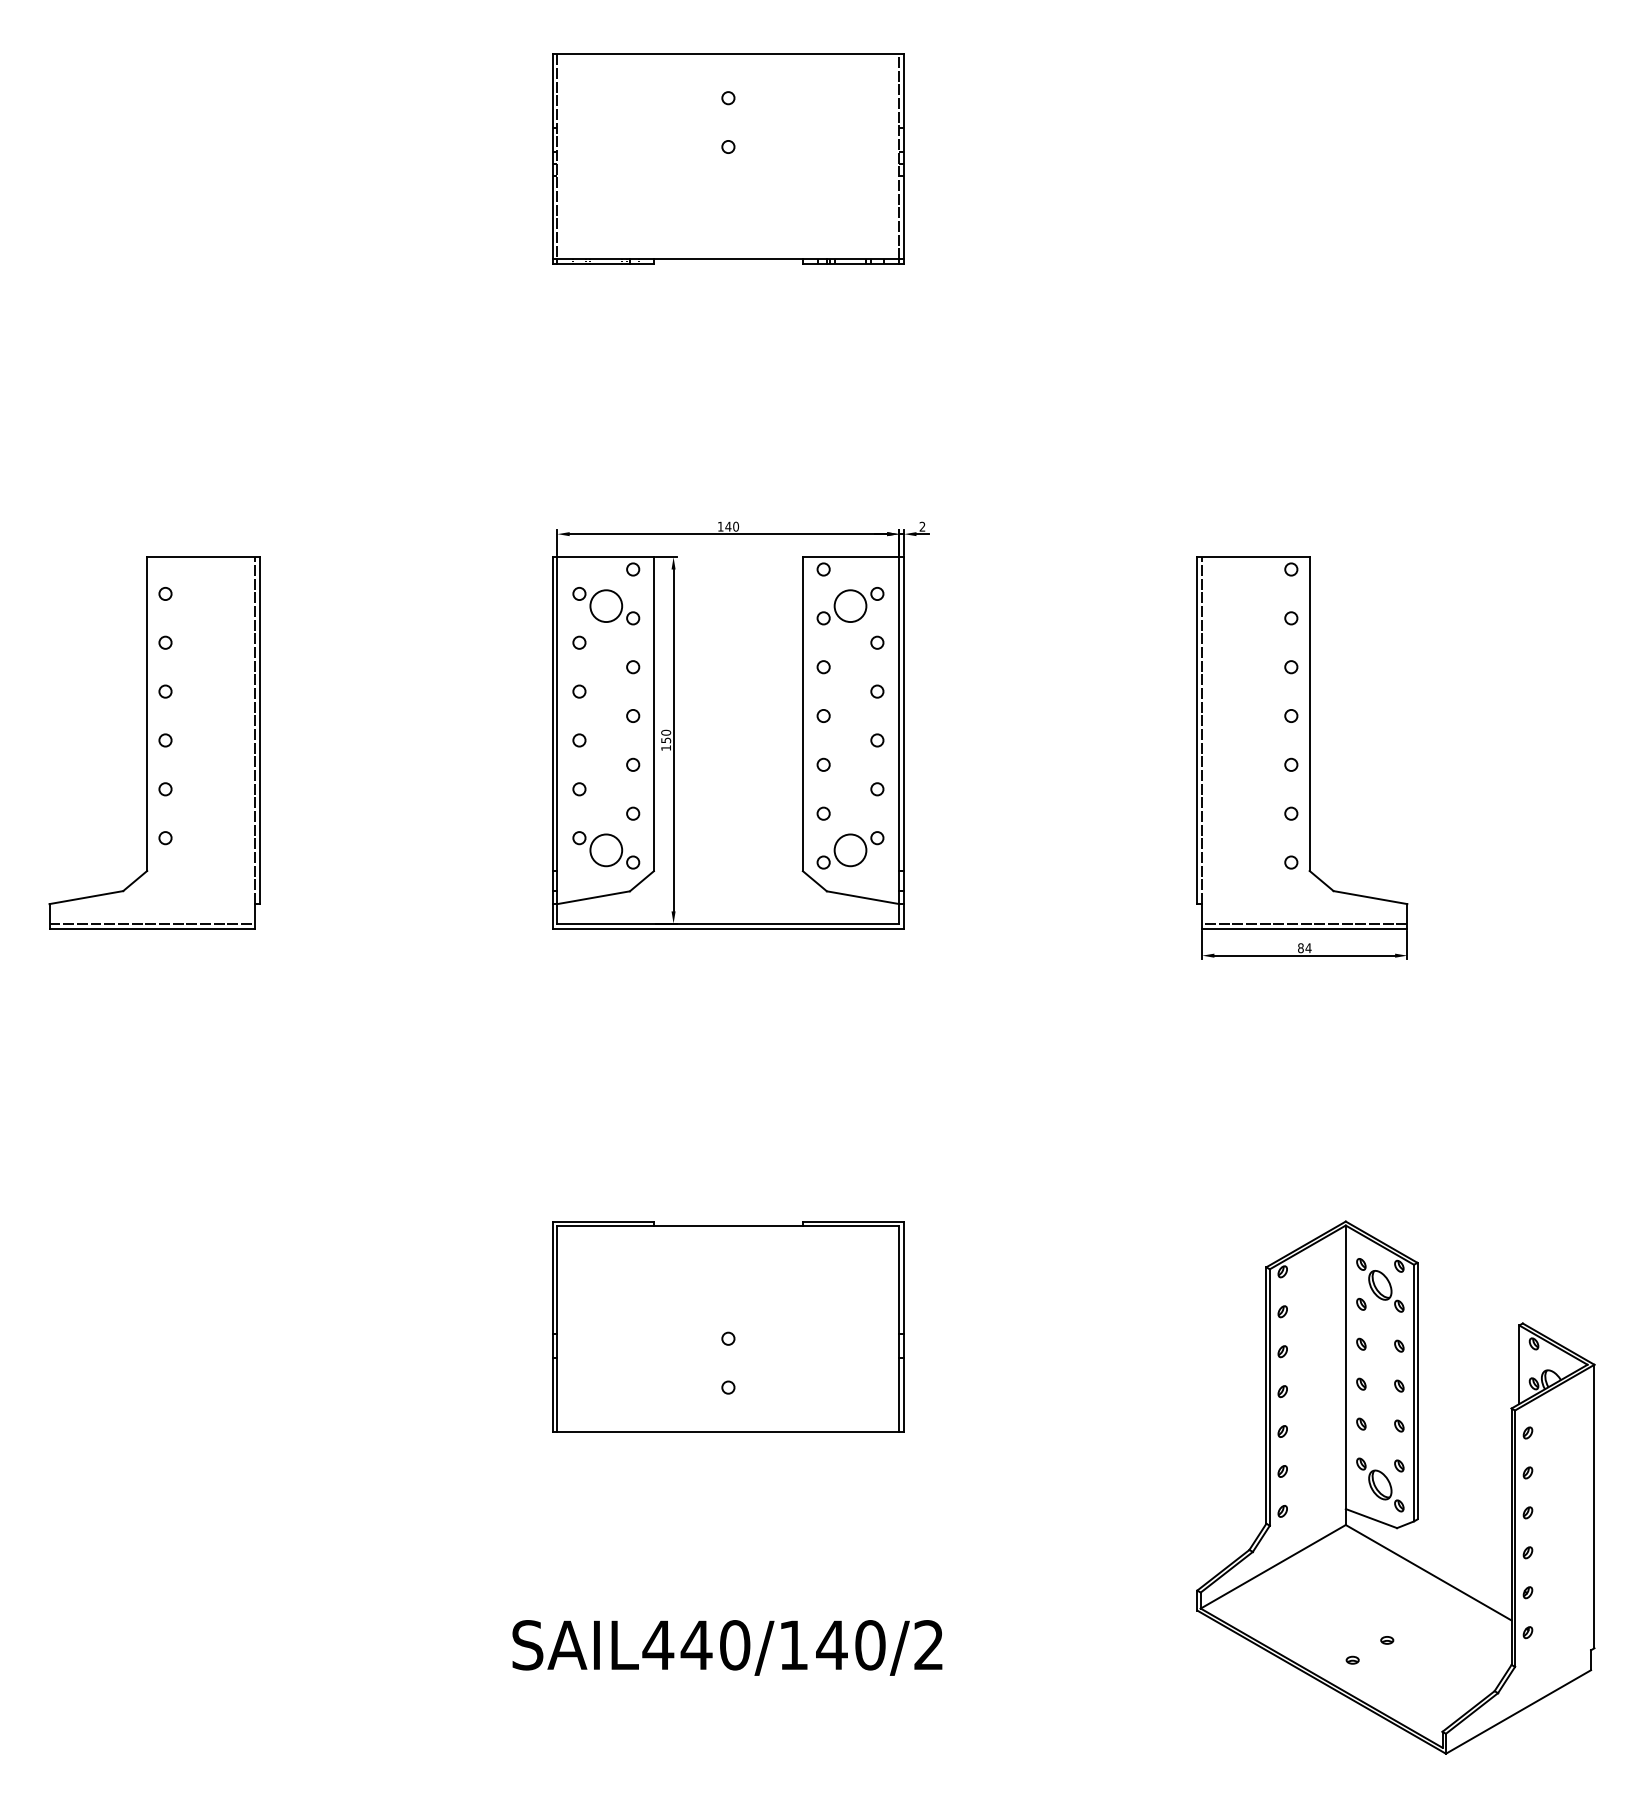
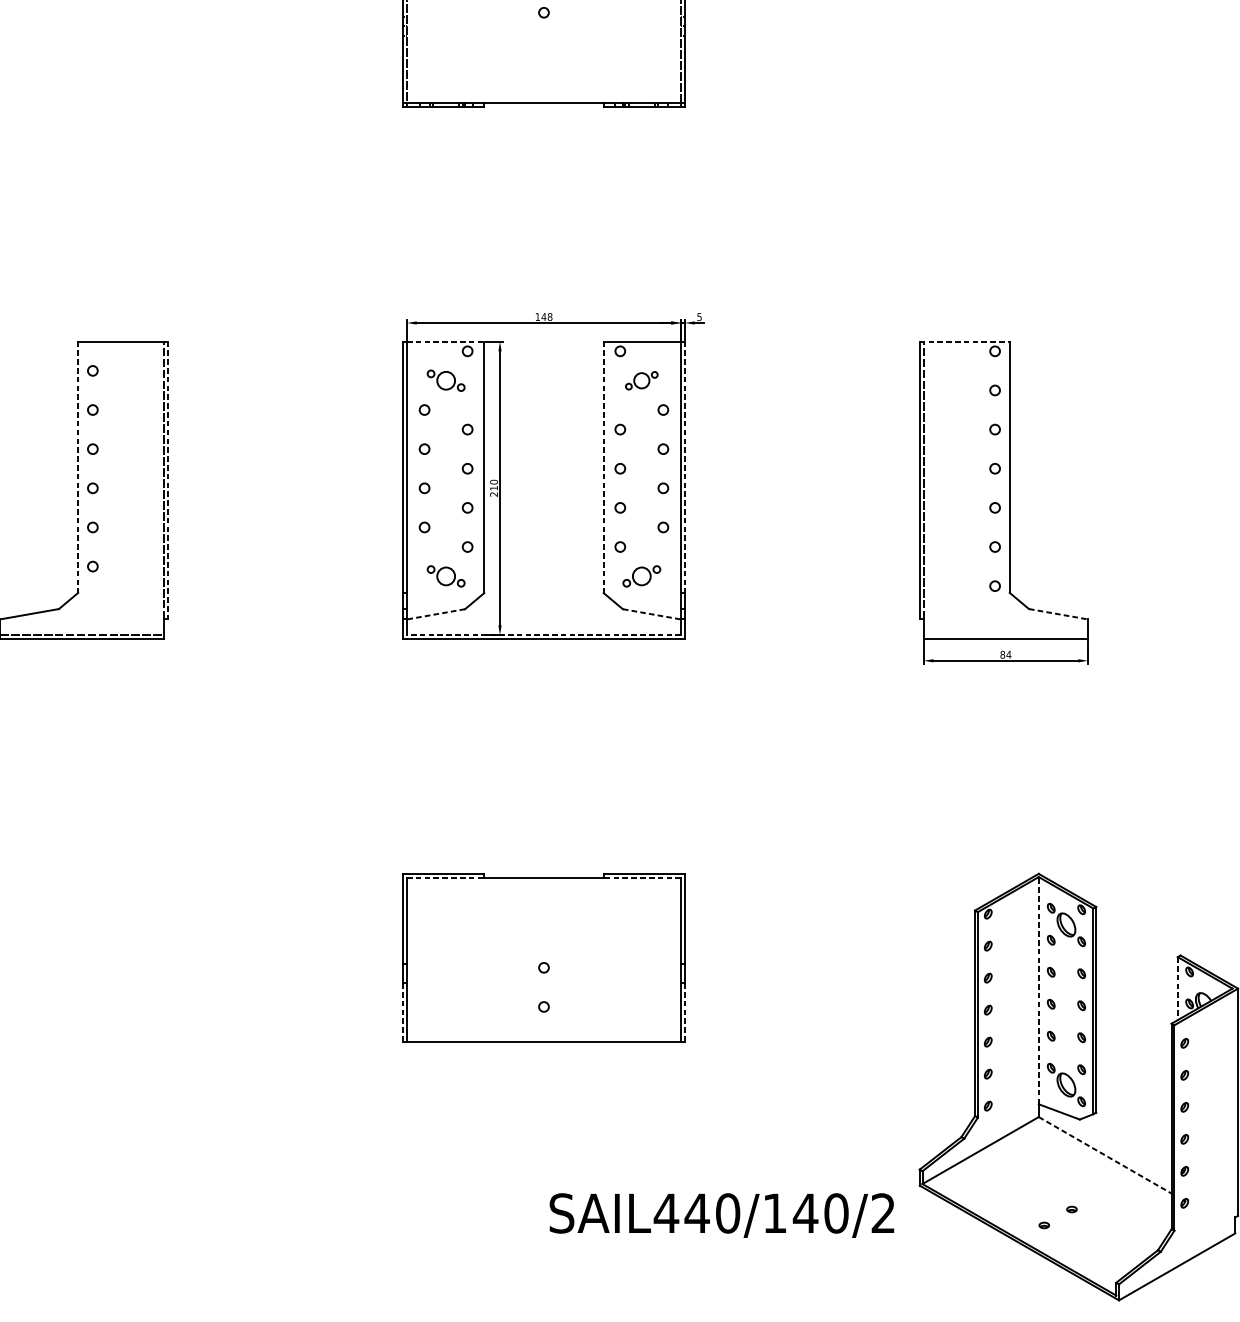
text: (736, 526) -> (550, 316), 140 -> 148
text: (922, 526) -> (699, 316), 2 -> 5
line: (606, 557) -> (446, 341), solid -> dashed
line: (1253, 557) -> (964, 341), solid -> dashed
part: (606, 606) -> (446, 380), size x0.7
part: (850, 606) -> (641, 380), size x0.6
line: (147, 714) -> (78, 467), solid -> dashed
line: (802, 714) -> (603, 467), solid -> dashed
line: (904, 714) -> (685, 467), solid -> dashed
line: (259, 731) -> (168, 481), solid -> dashed
text: (666, 743) -> (494, 490), 150 -> 210
part: (606, 850) -> (446, 576), size x0.7
part: (850, 850) -> (641, 576), size x0.7
line: (593, 897) -> (435, 614), solid -> dashed
line: (863, 897) -> (652, 614), solid -> dashed
line: (1370, 897) -> (1058, 614), solid -> dashed
line: (728, 923) -> (544, 635), solid -> dashed
line: (1304, 923) -> (1005, 635), removed
line: (606, 1226) -> (446, 877), solid -> dashed
line: (850, 1226) -> (641, 877), solid -> dashed
line: (1519, 1365) -> (1177, 989), solid -> dashed
line: (1345, 1367) -> (1038, 990), solid -> dashed
line: (552, 1394) -> (403, 1012), solid -> dashed
line: (904, 1394) -> (685, 1012), solid -> dashed
line: (1428, 1572) -> (1105, 1155), solid -> dashed
text: (727, 1647) -> (721, 1215), moved

